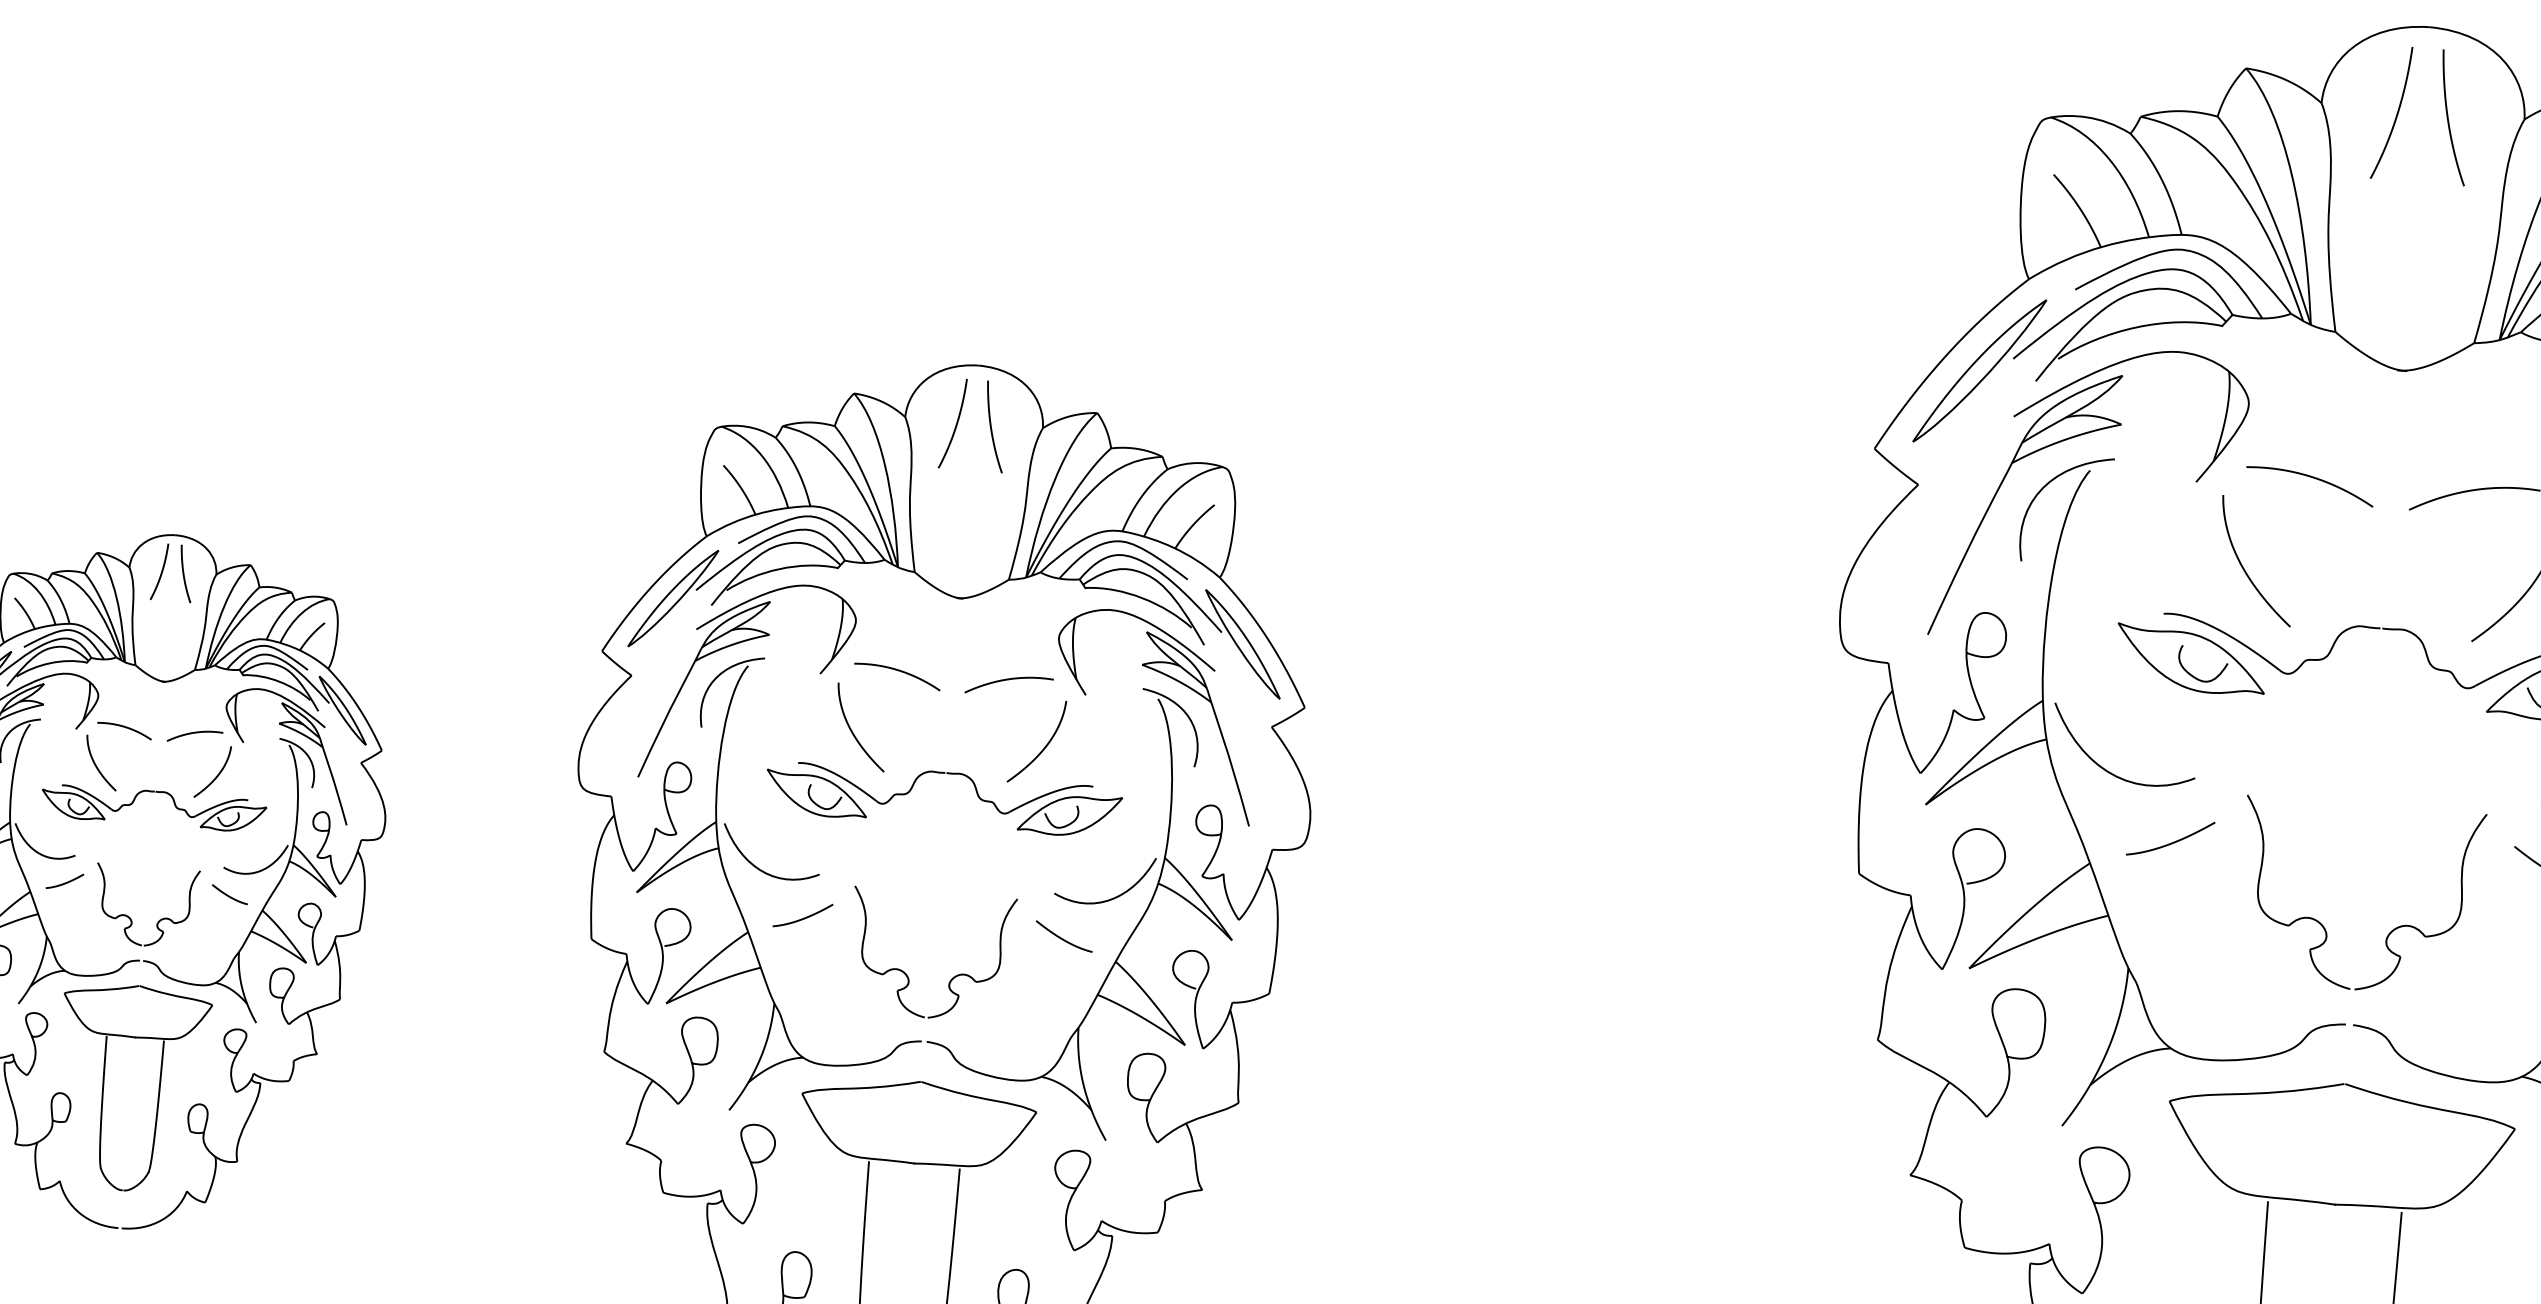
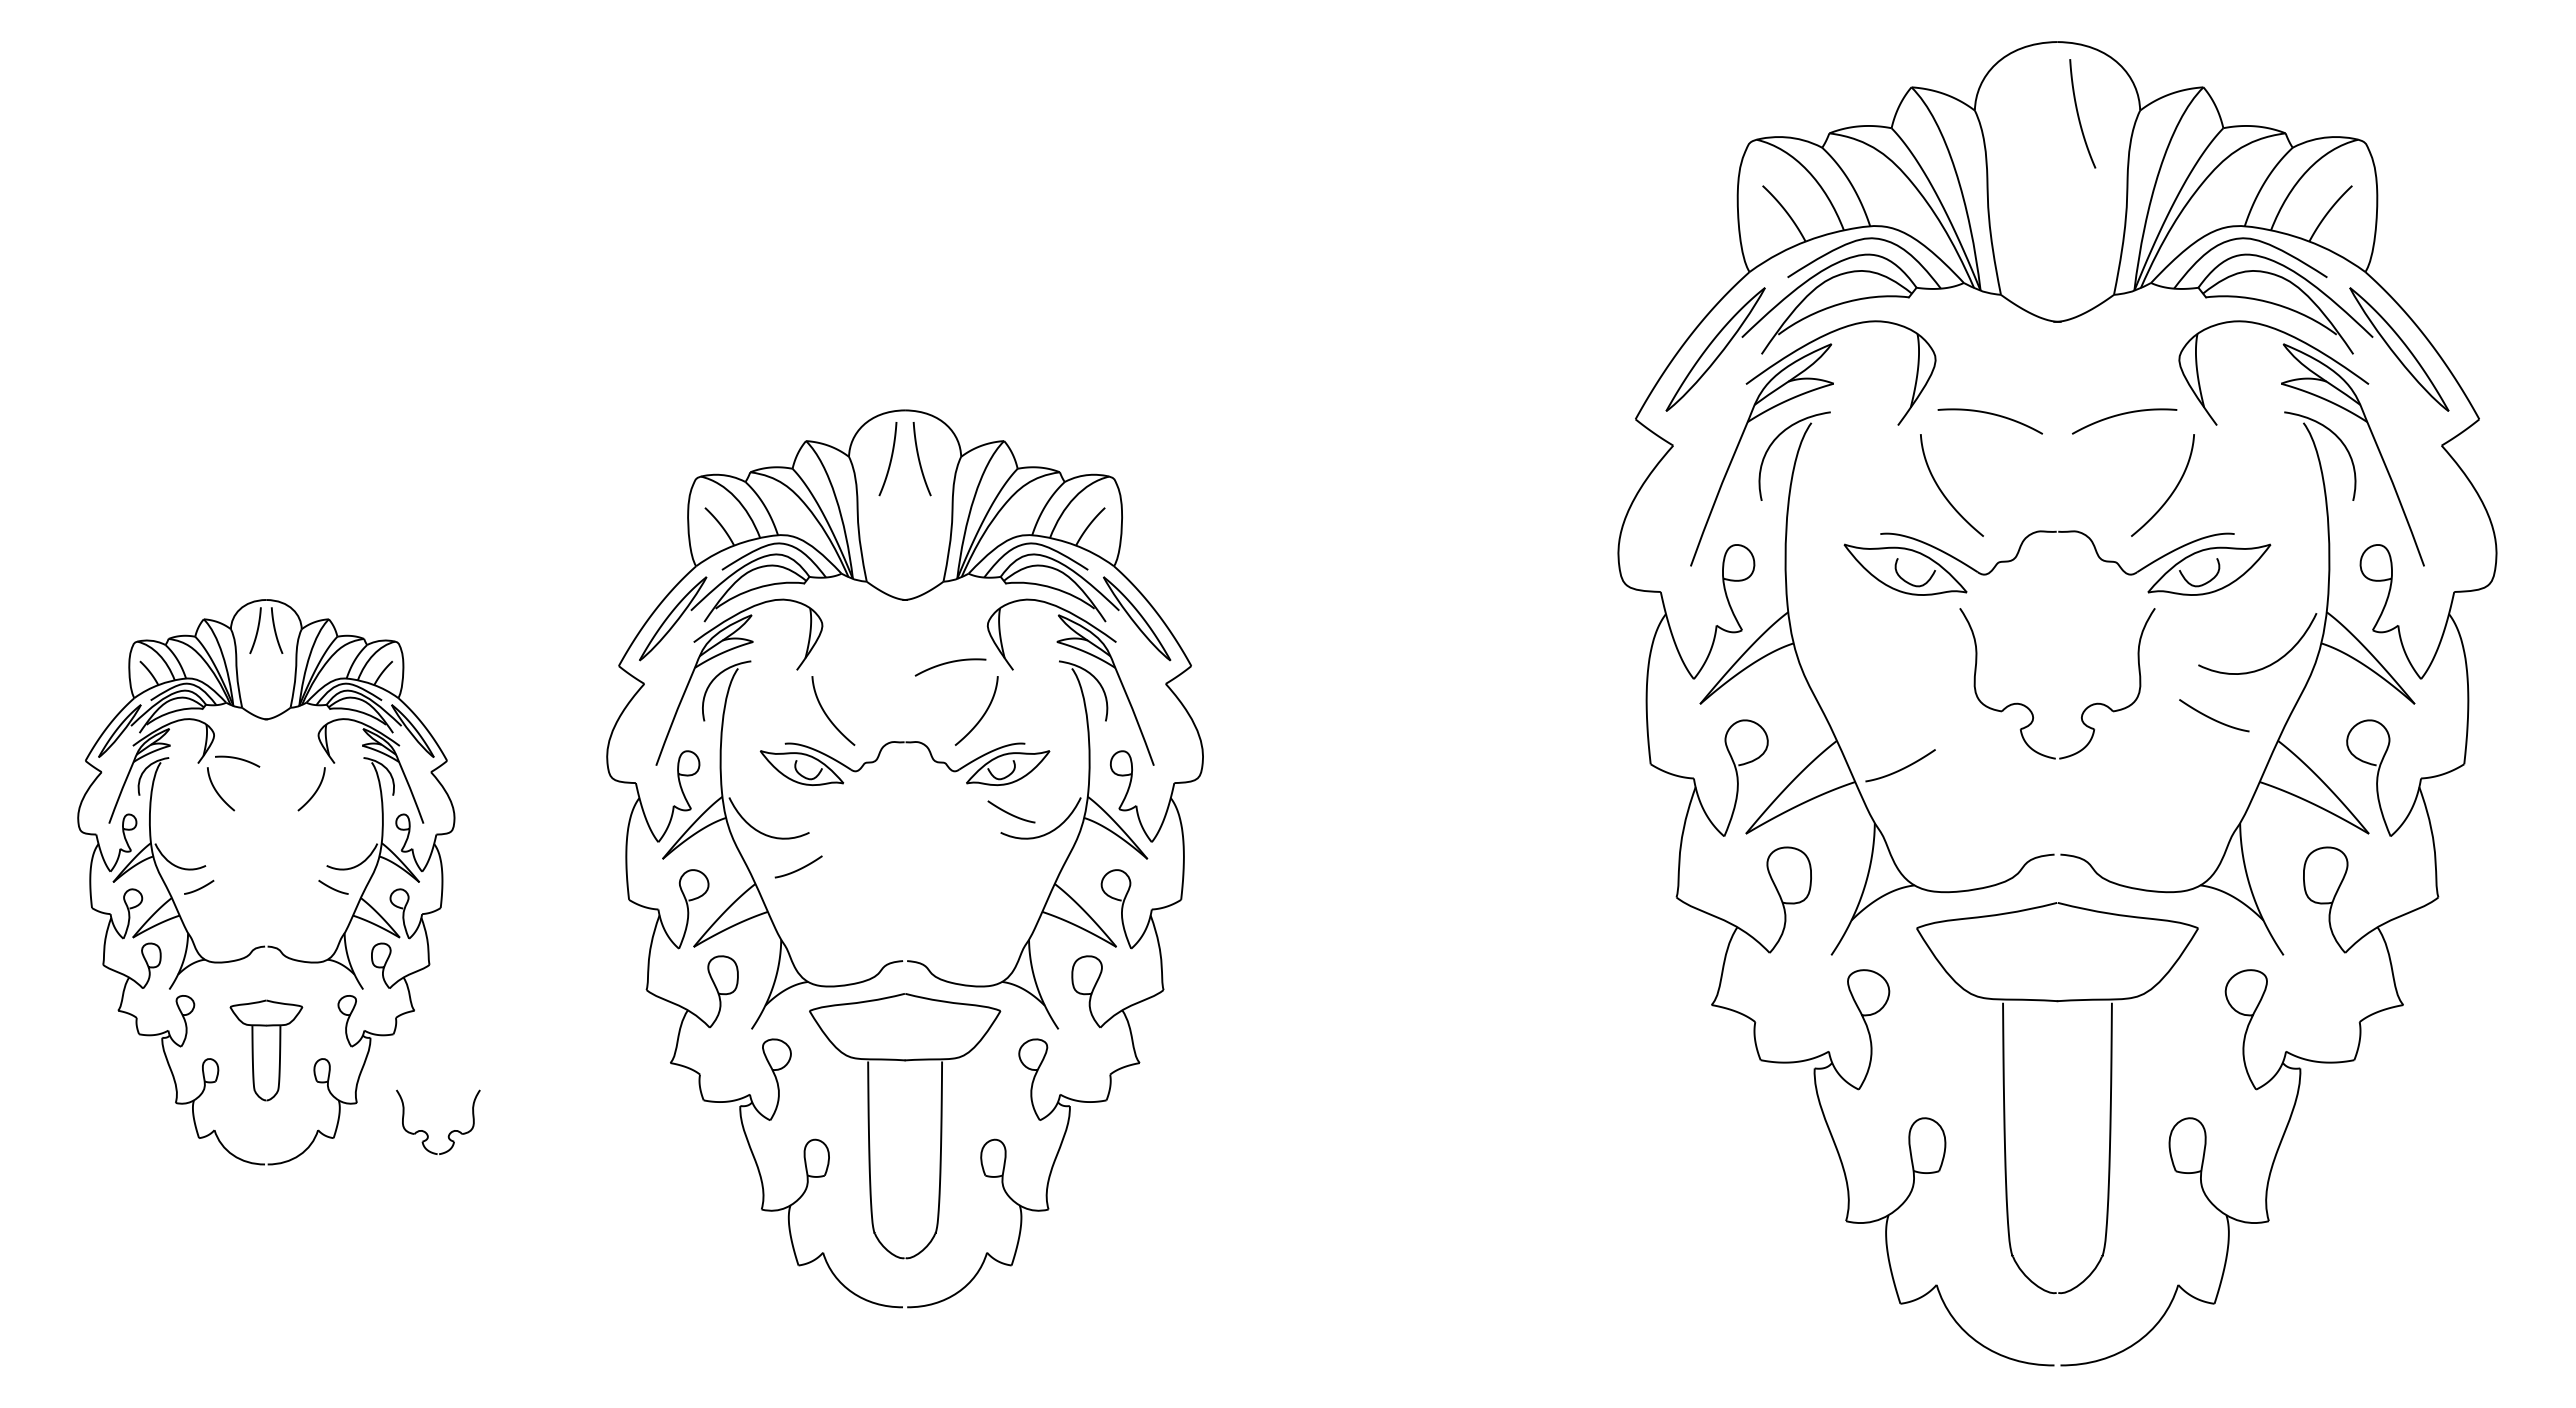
curve: (2395, 115) -> (2035, 115), removed
curve: (898, 671) -> (860, 663), removed
curve: (194, 733) -> (294, 759), removed
curve: (2104, 767) -> (1842, 662), removed
part: (155, 792) -> (266, 809), removed
curve: (2171, 842) -> (1901, 768), moved
part: (158, 920) -> (449, 1132), moved
part: (2324, 926) -> (2030, 709), moved
curve: (1064, 938) -> (1011, 813), moved
part: (906, 974) -> (886, 907), removed
part: (131, 1088) -> (266, 1050), size x0.6

